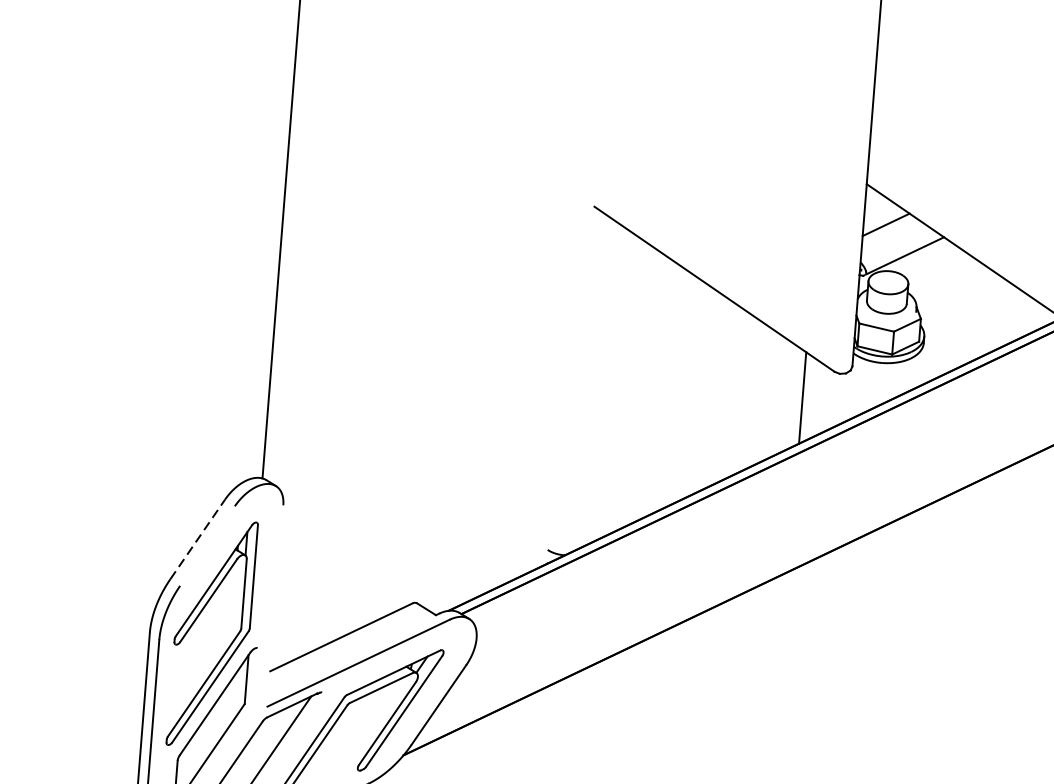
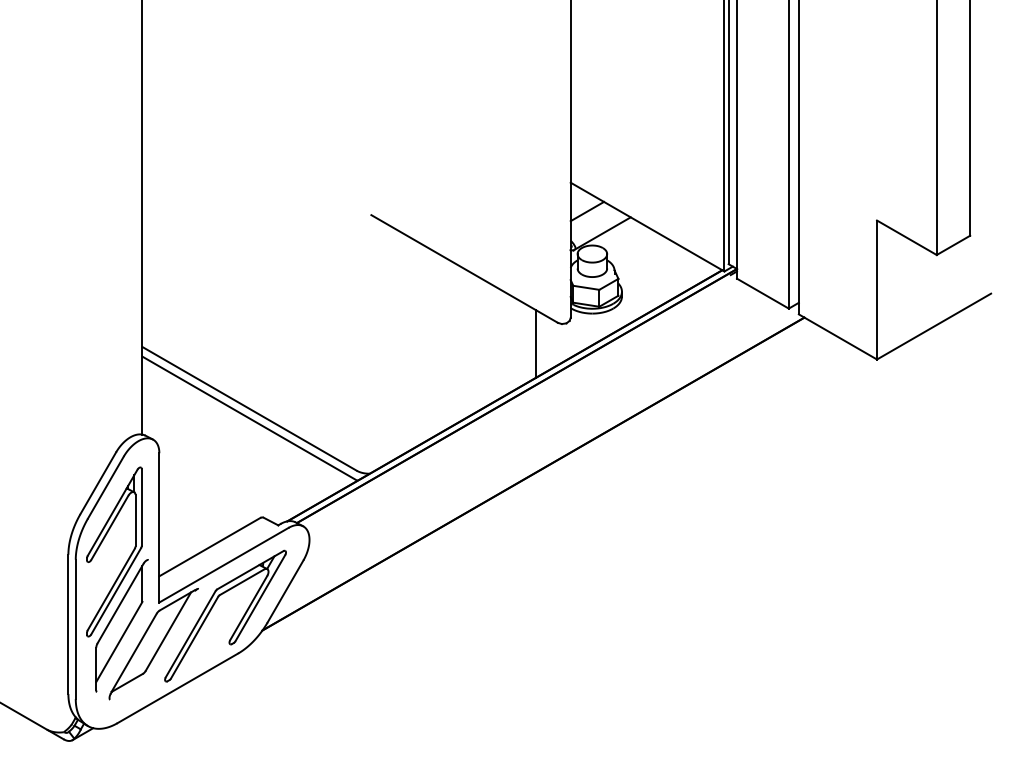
line: (409, 454) -> (249, 408), added
line: (408, 468) -> (249, 418), added
line: (198, 539) -> (98, 483), dashed -> solid
line: (207, 545) -> (105, 487), added
line: (275, 605) -> (159, 527), added

